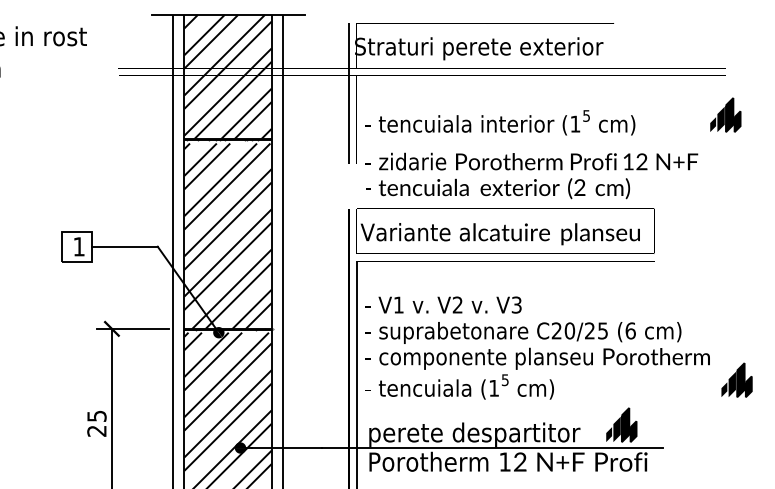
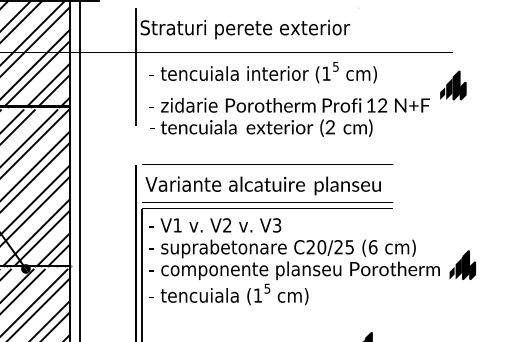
text: (531, 154) -> (289, 99), moved
text: (537, 347) -> (294, 261), moved
part: (736, 379) -> (462, 264), moved

